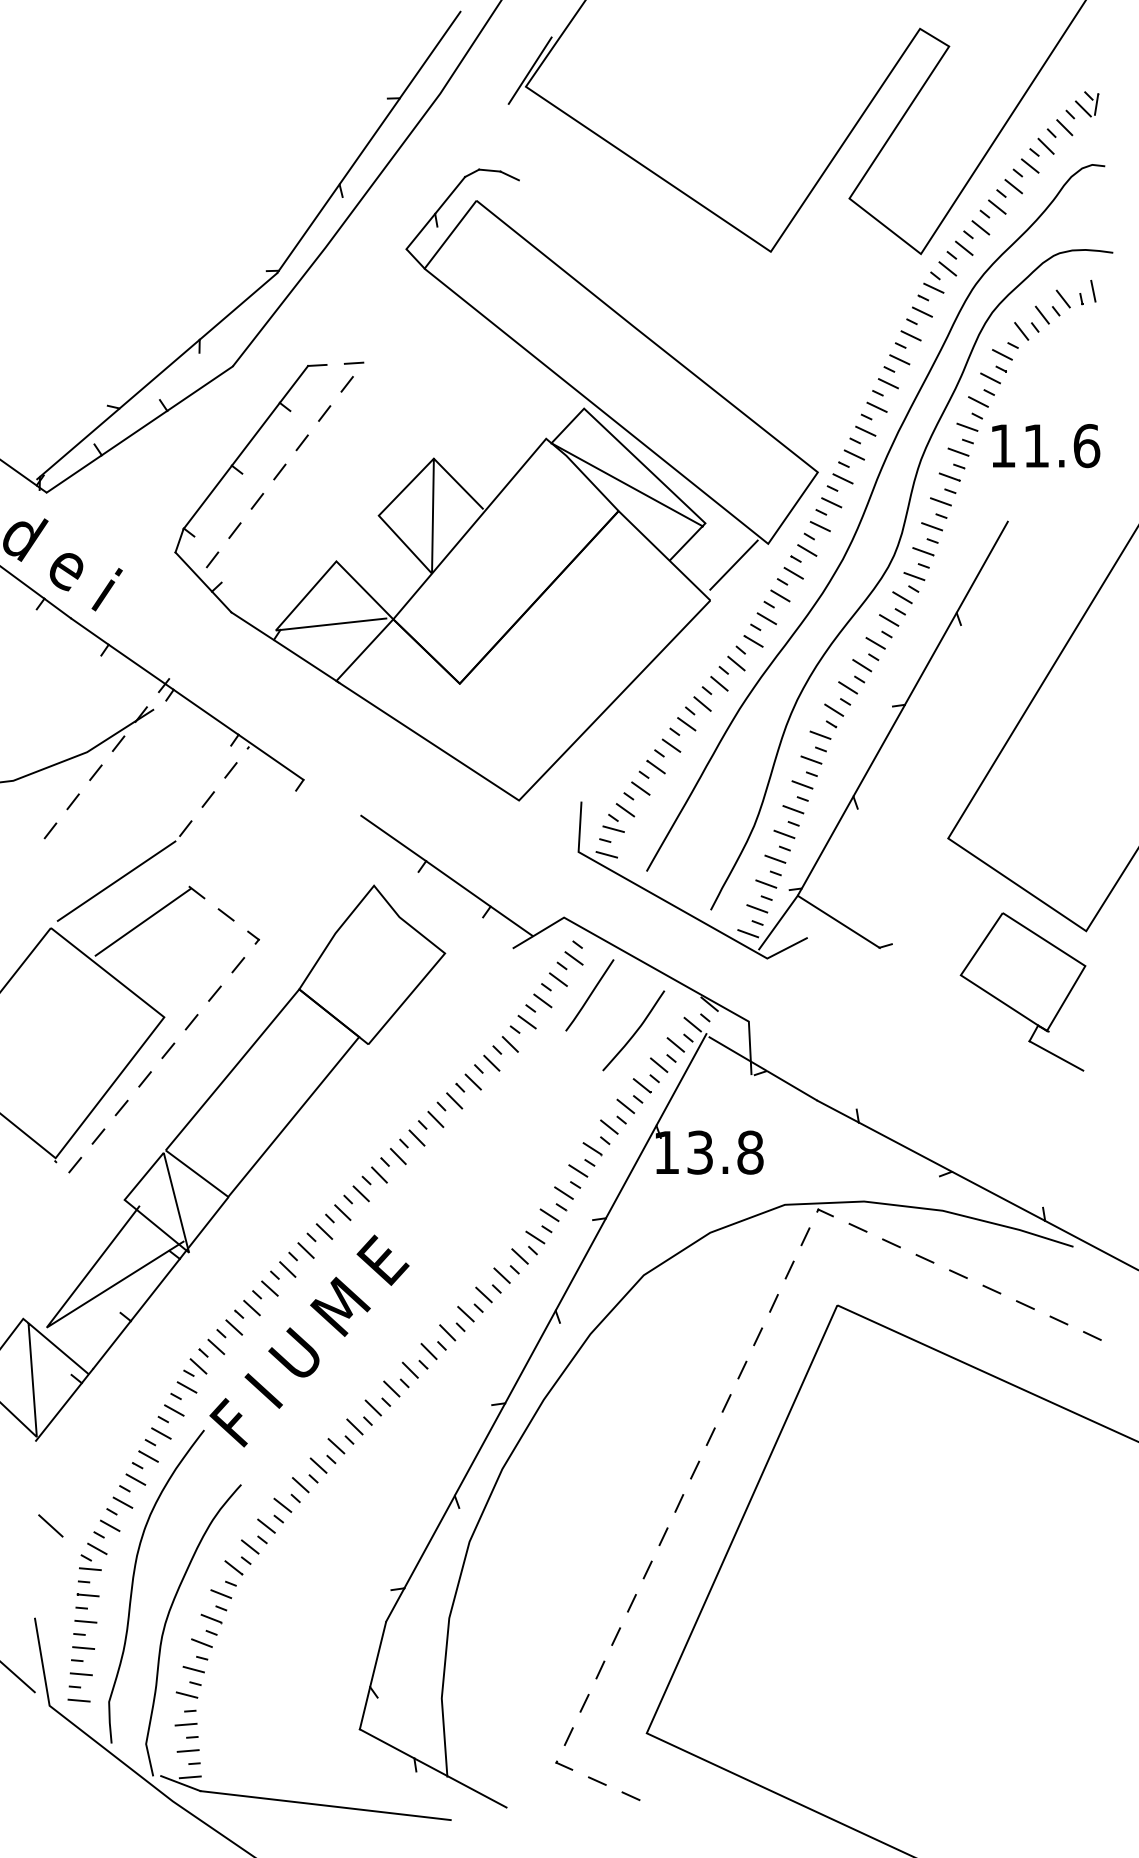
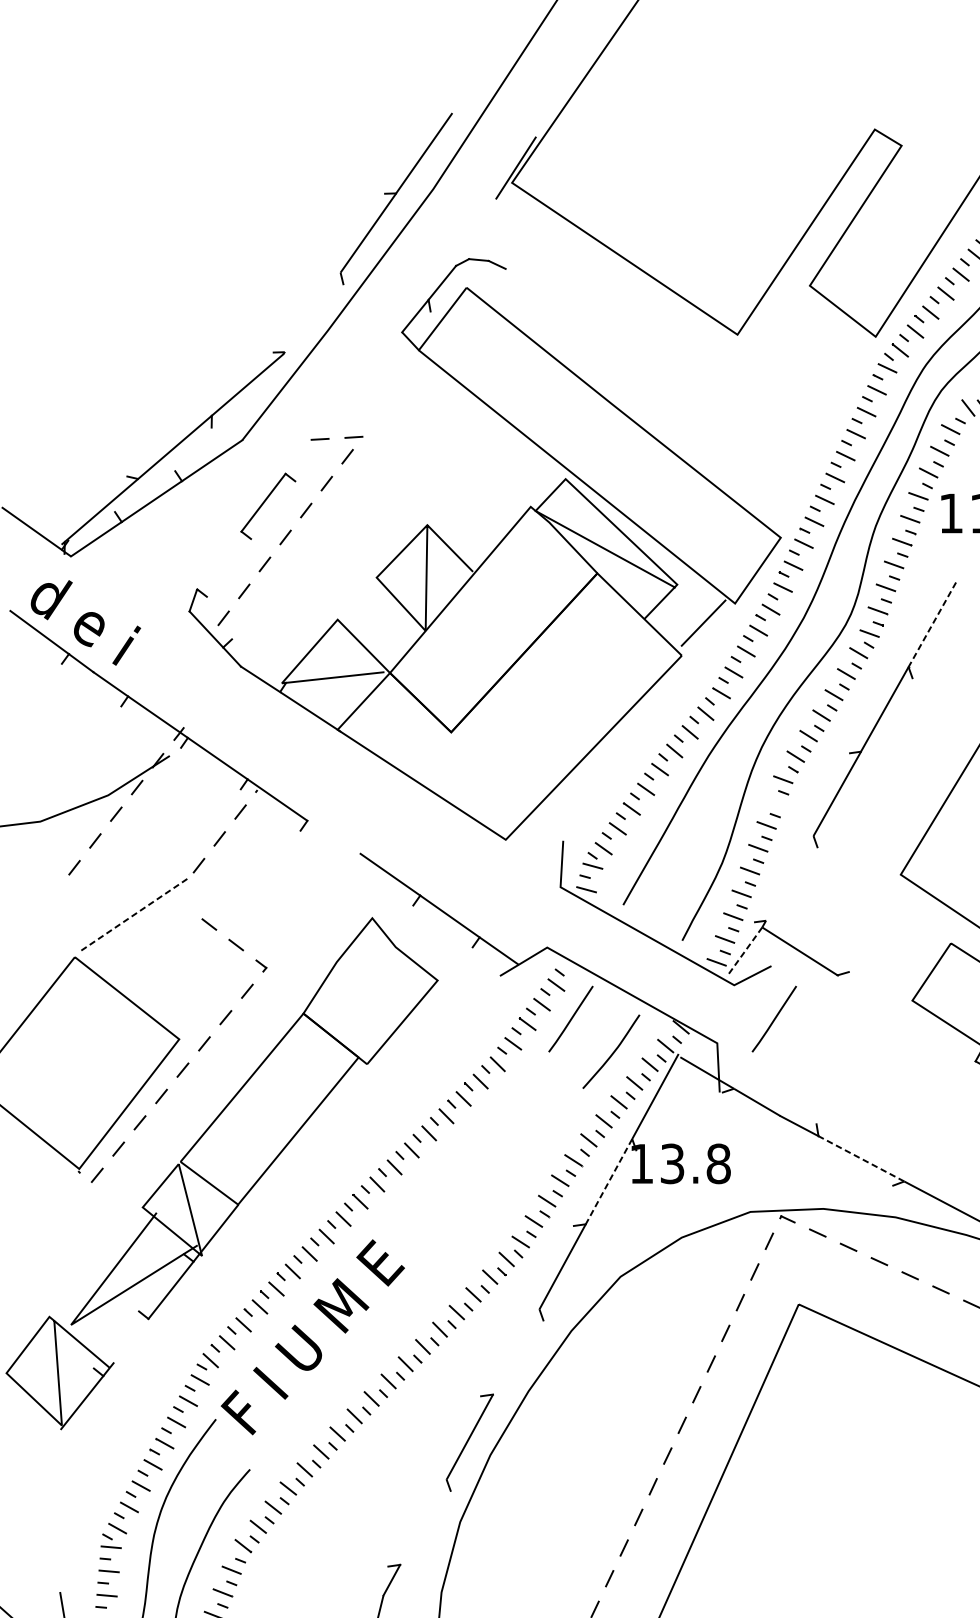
line: (309, 227) -> (312, 312), removed
line: (293, 383) -> (298, 455), removed
line: (207, 496) -> (219, 559), removed
line: (982, 567) -> (932, 625), solid -> dashed
line: (811, 759) -> (774, 802), removed
line: (827, 842) -> (789, 878), removed
line: (116, 881) -> (135, 914), solid -> dashed
line: (142, 922) -> (159, 952), removed
line: (778, 922) -> (744, 952), solid -> dashed
line: (810, 995) -> (774, 1019), added
line: (905, 1147) -> (861, 1159), solid -> dashed
line: (631, 1171) -> (609, 1181), solid -> dashed
line: (111, 1344) -> (130, 1340), removed
line: (530, 1356) -> (516, 1351), removed
line: (50, 1525) -> (74, 1507), removed
line: (429, 1541) -> (423, 1521), removed

